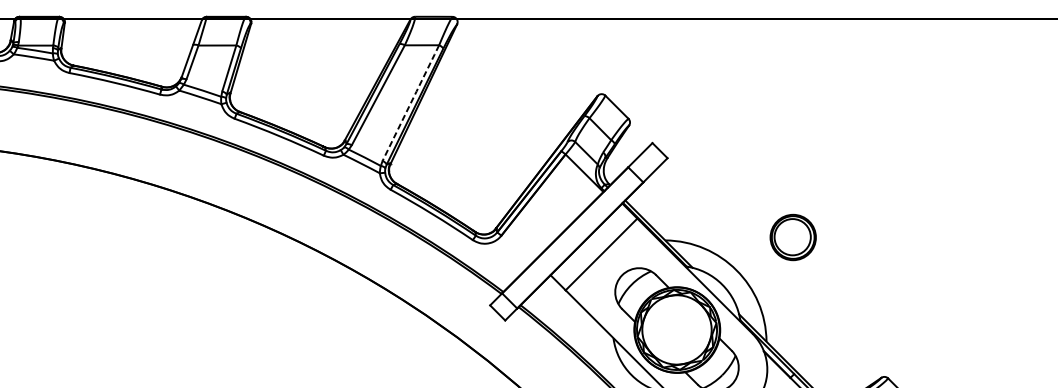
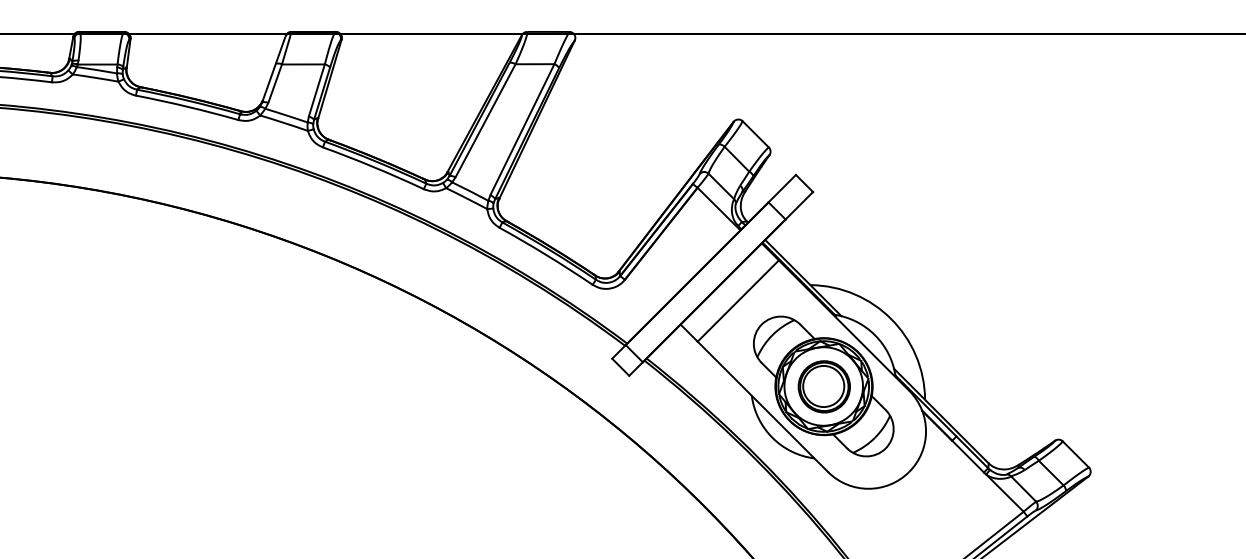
line: (410, 102) -> (522, 129), dashed -> solid
part: (792, 237) -> (823, 386), moved

